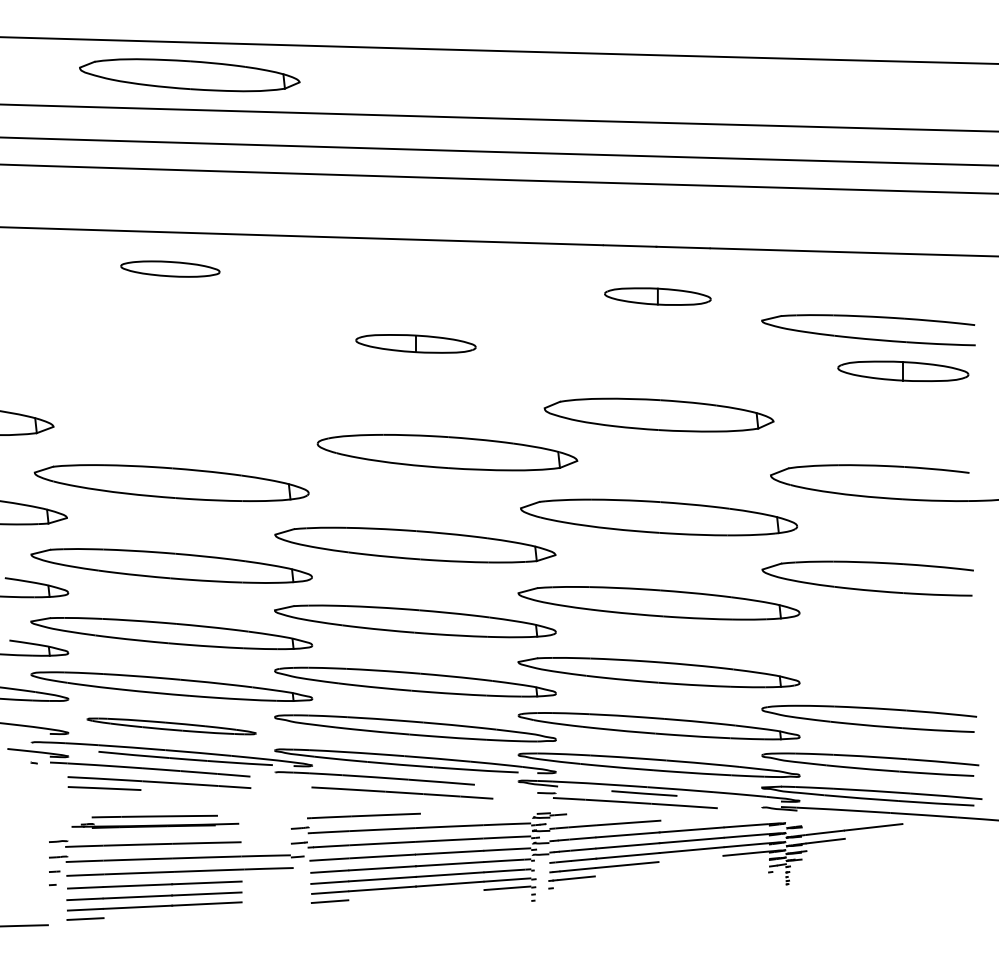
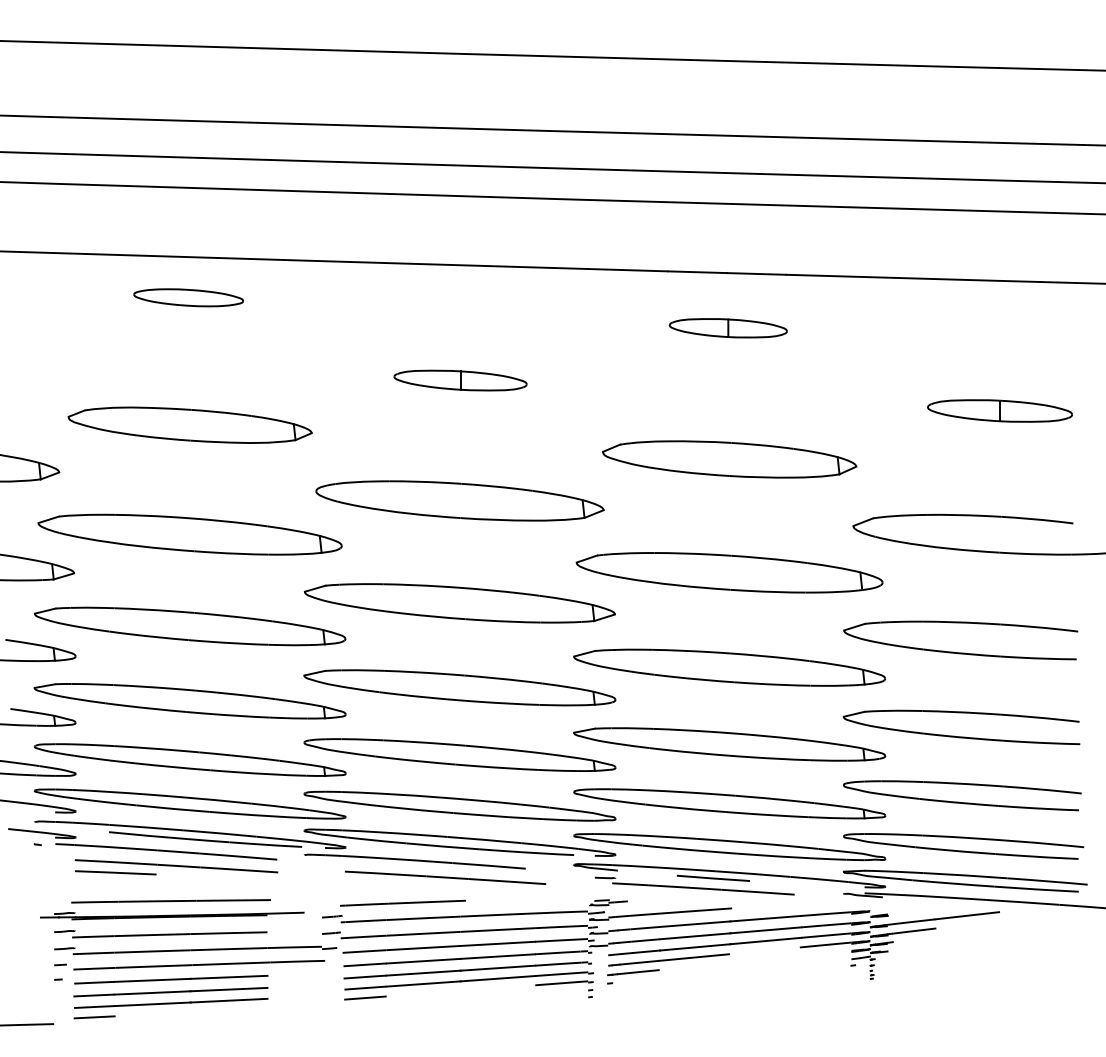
part: (189, 75) -> (189, 425), moved
part: (868, 338) -> (961, 736), moved
part: (447, 452) -> (460, 500), moved
part: (171, 726) -> (189, 804), size x1.67
part: (155, 821) -> (172, 909), size x1.43

